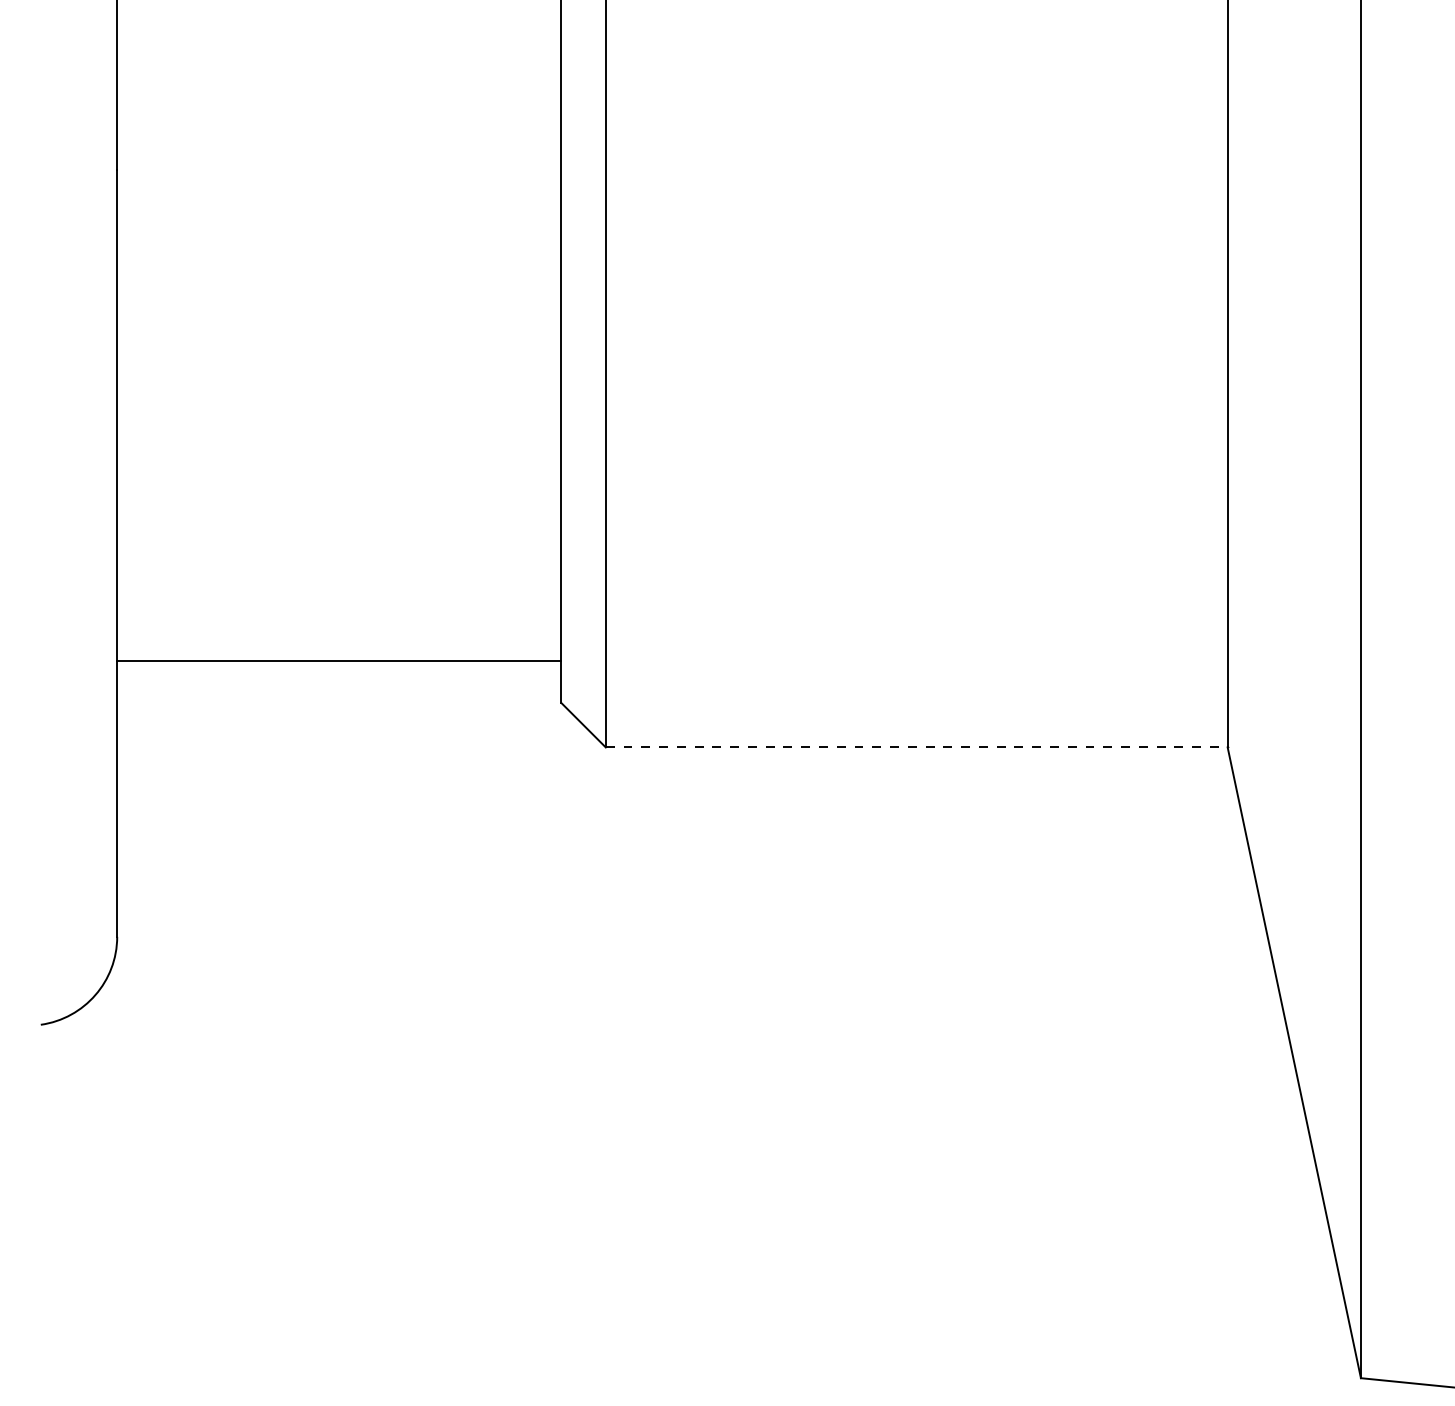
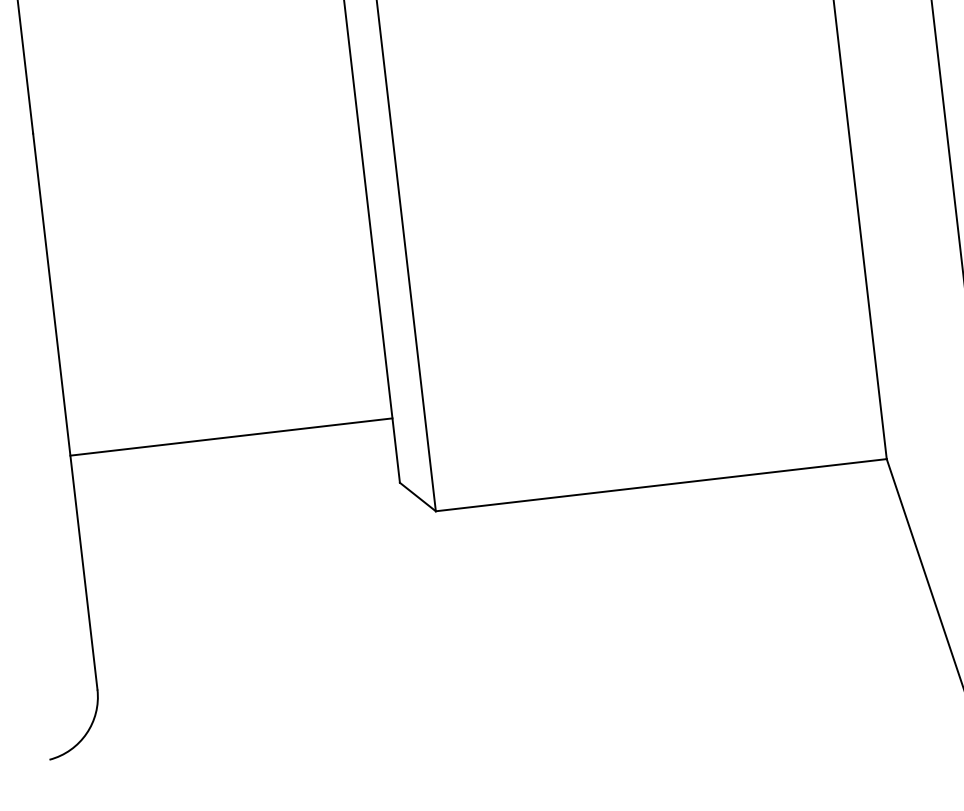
line: (339, 661) -> (231, 437), moved
line: (916, 747) -> (661, 485), dashed -> solid

